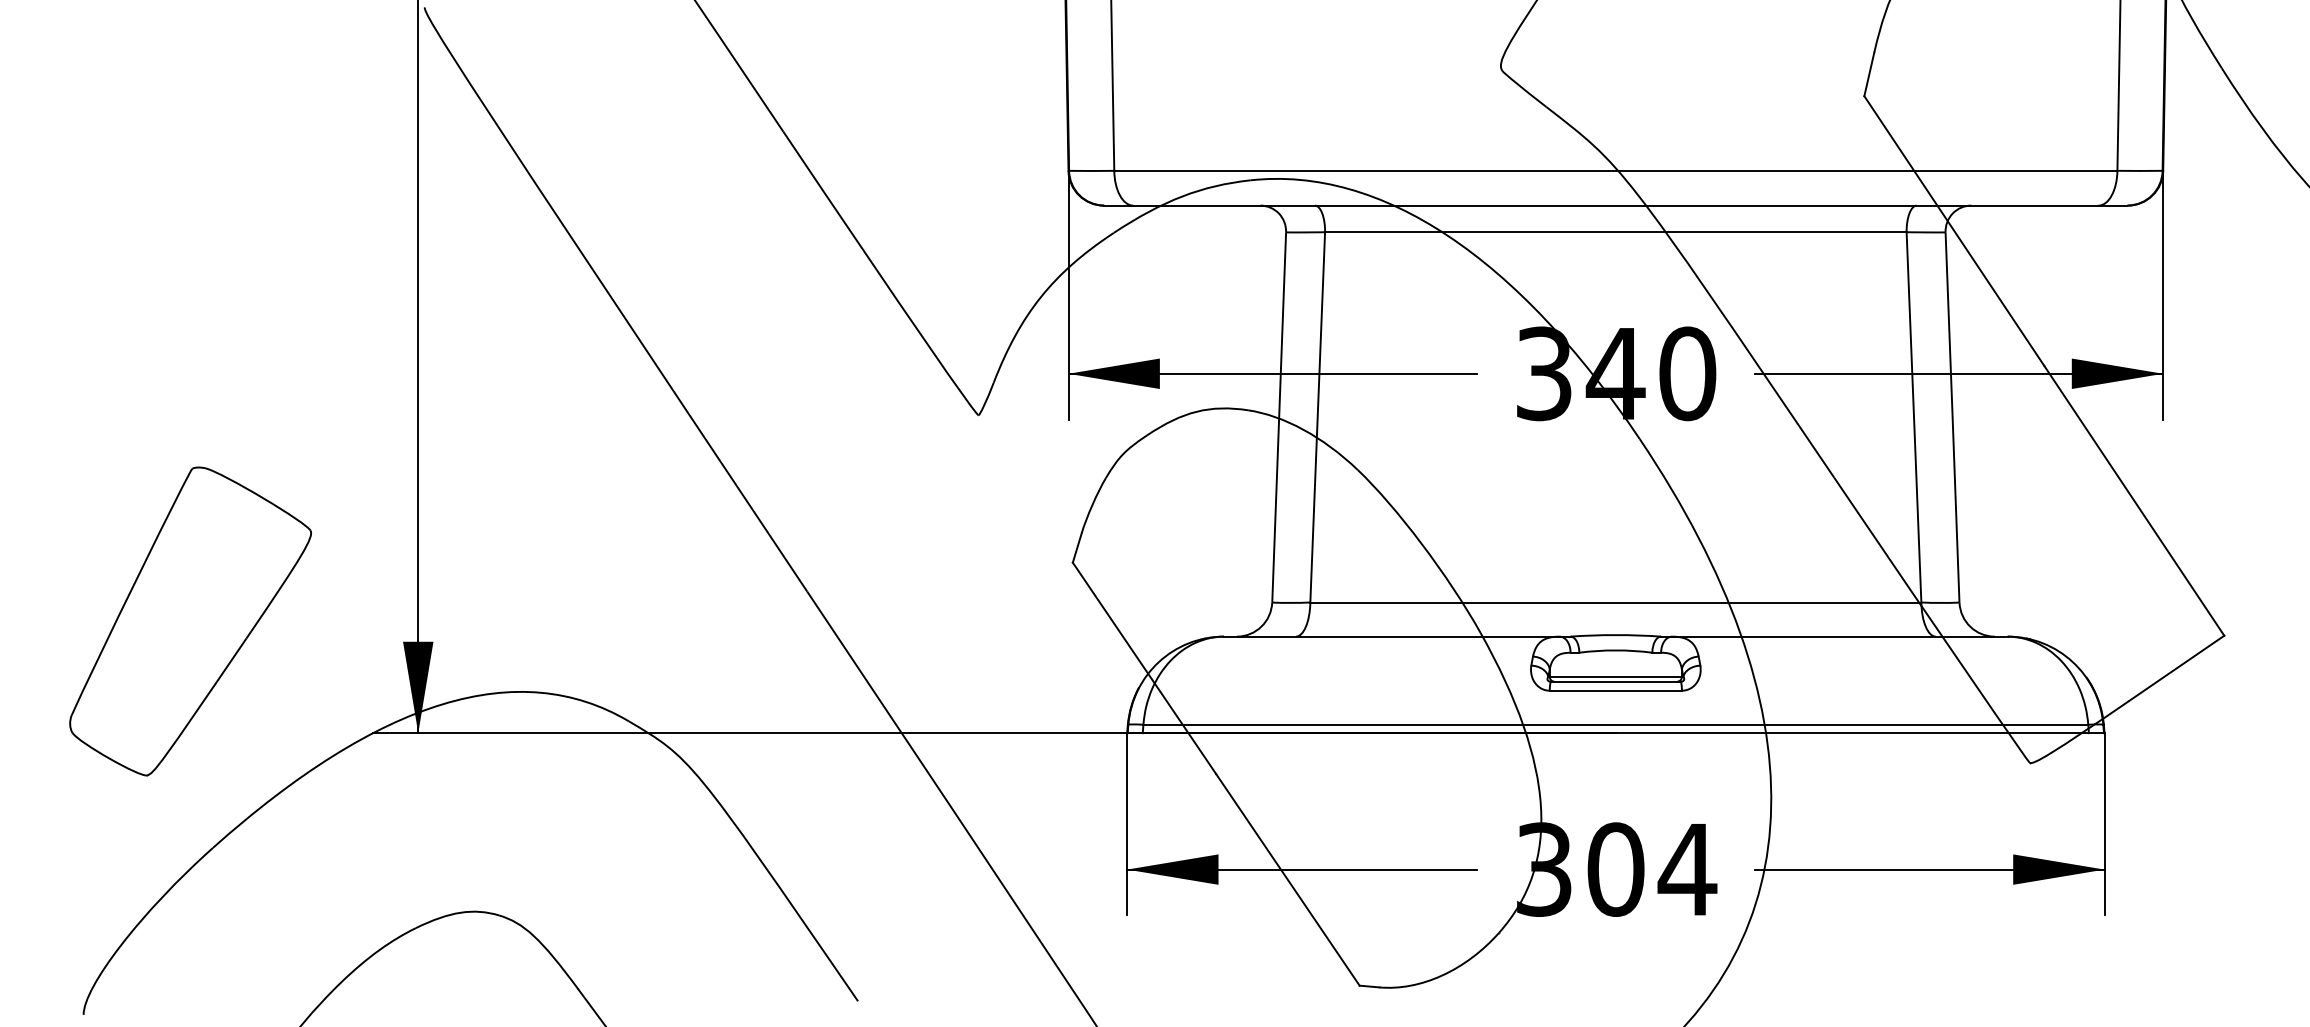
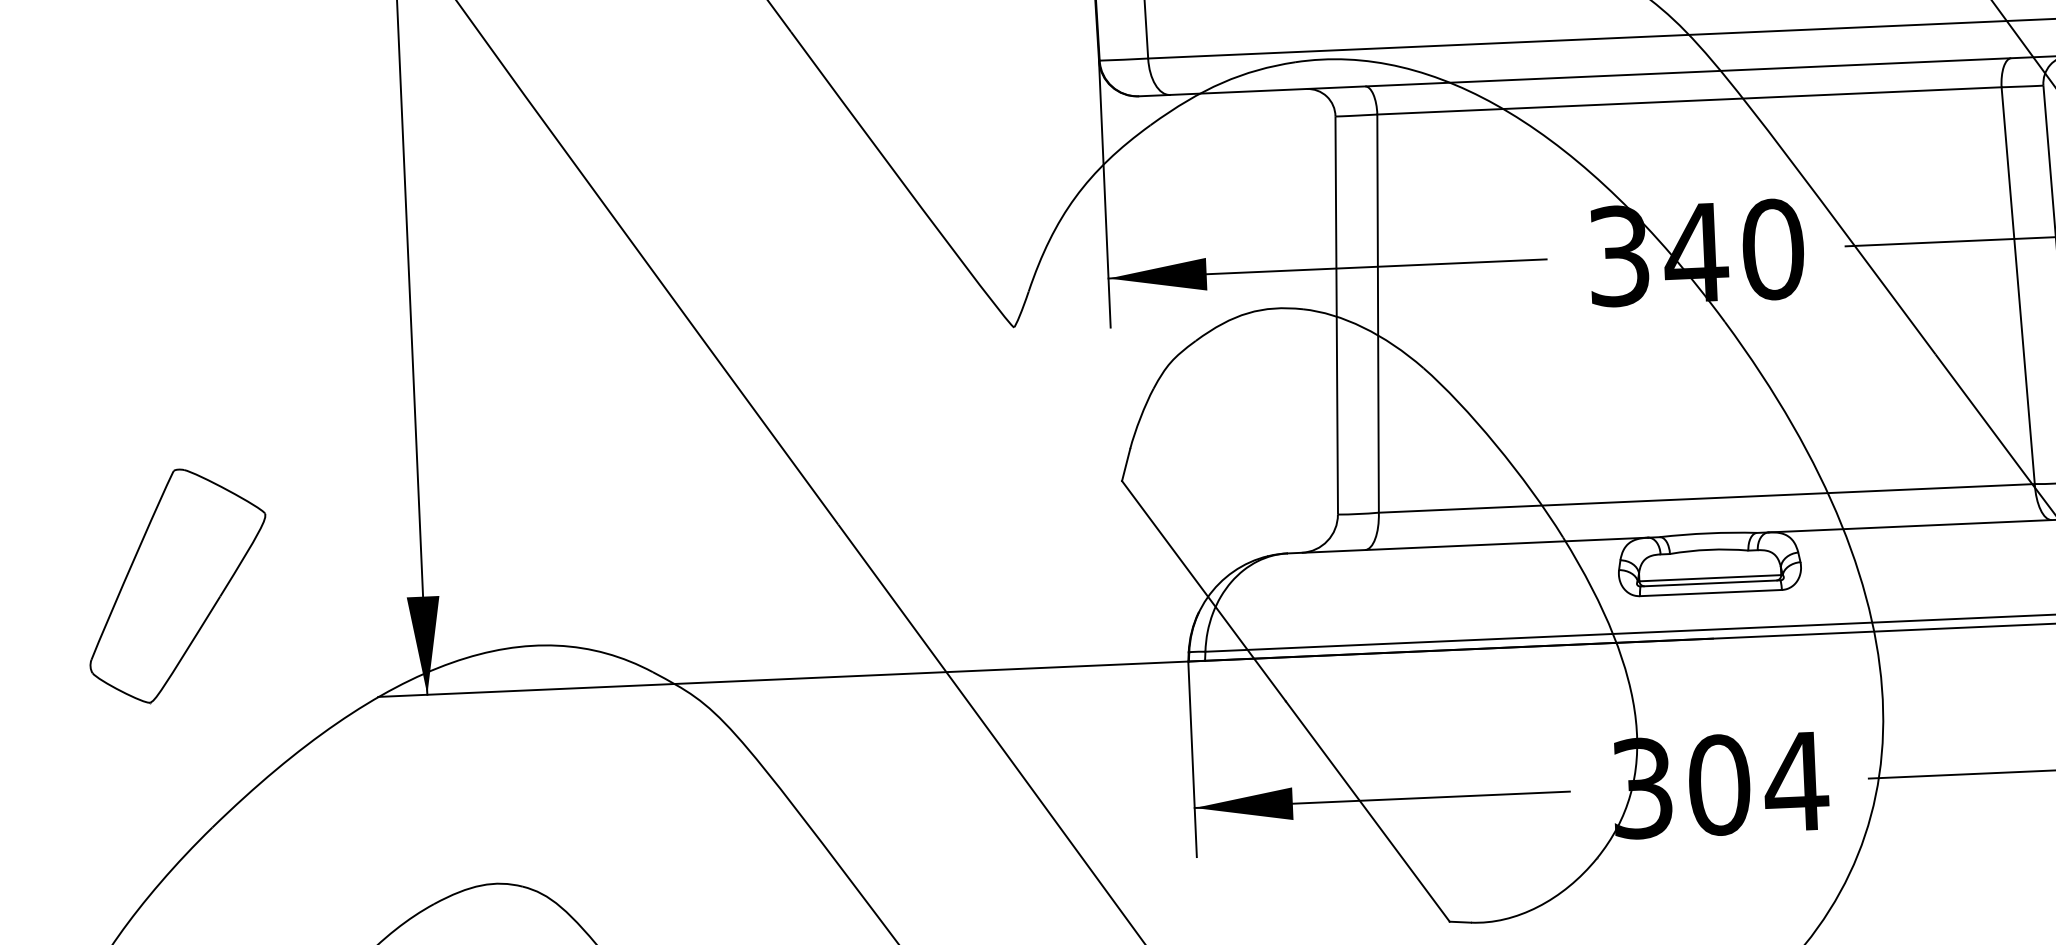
part: (190, 621) -> (177, 585), size x0.7

